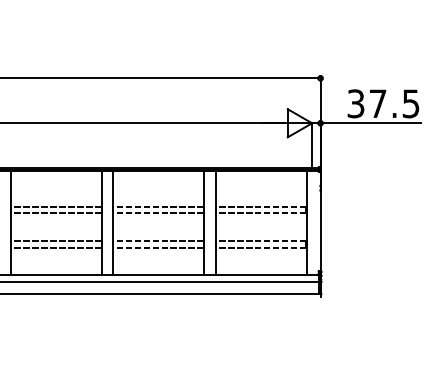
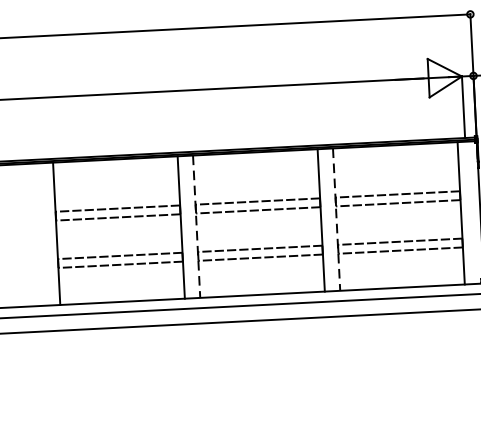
line: (113, 222) -> (196, 226), solid -> dashed
line: (215, 222) -> (336, 219), solid -> dashed

